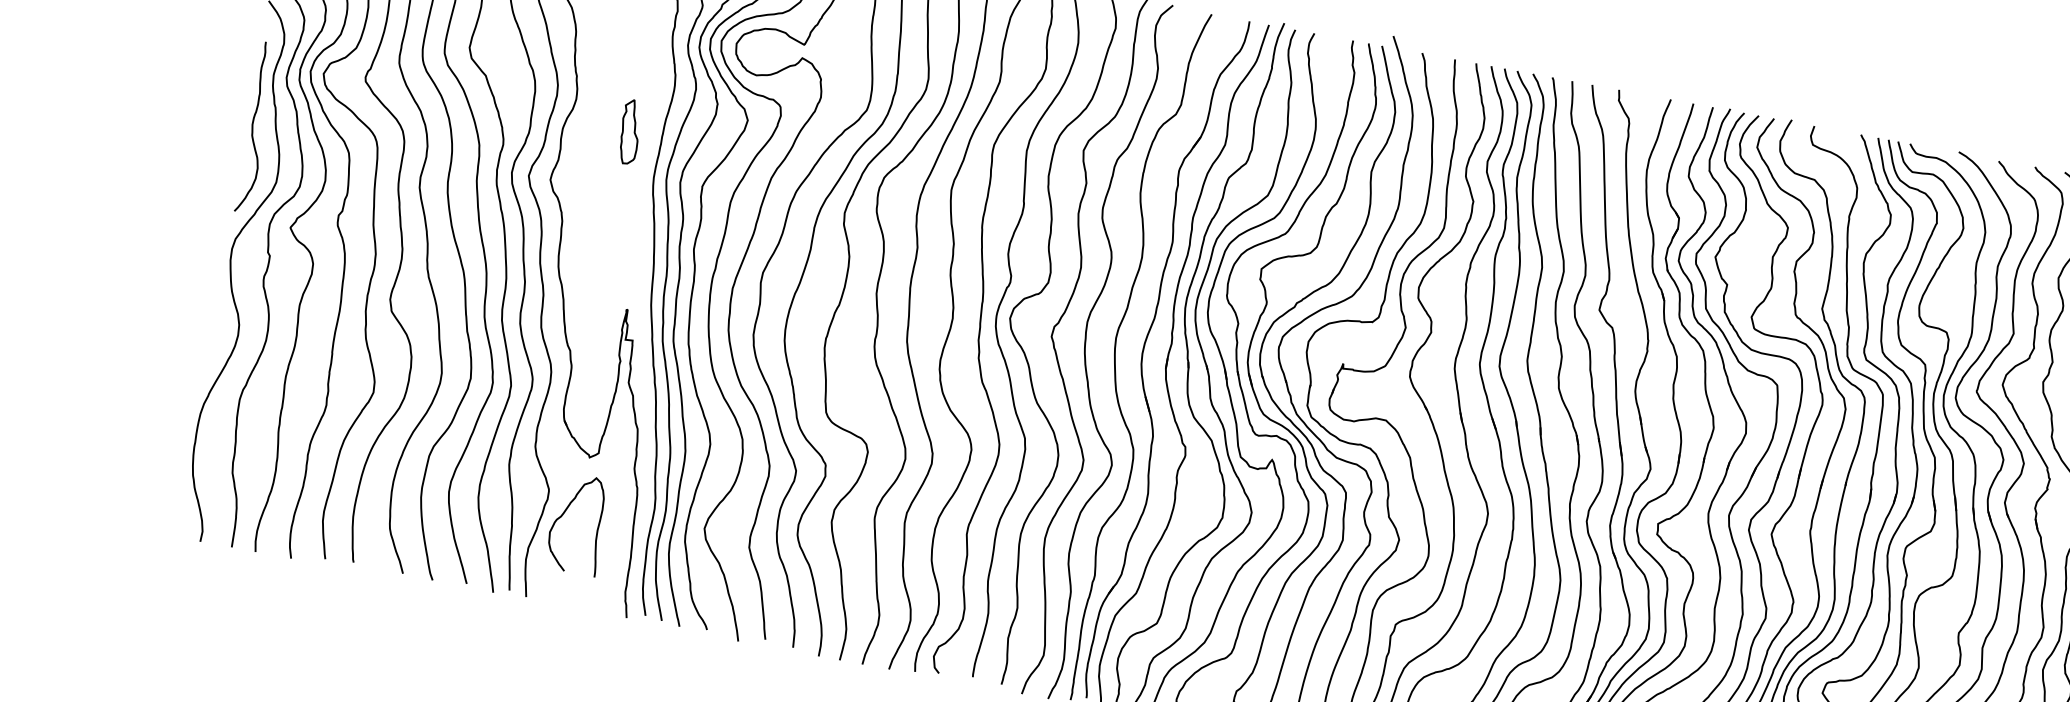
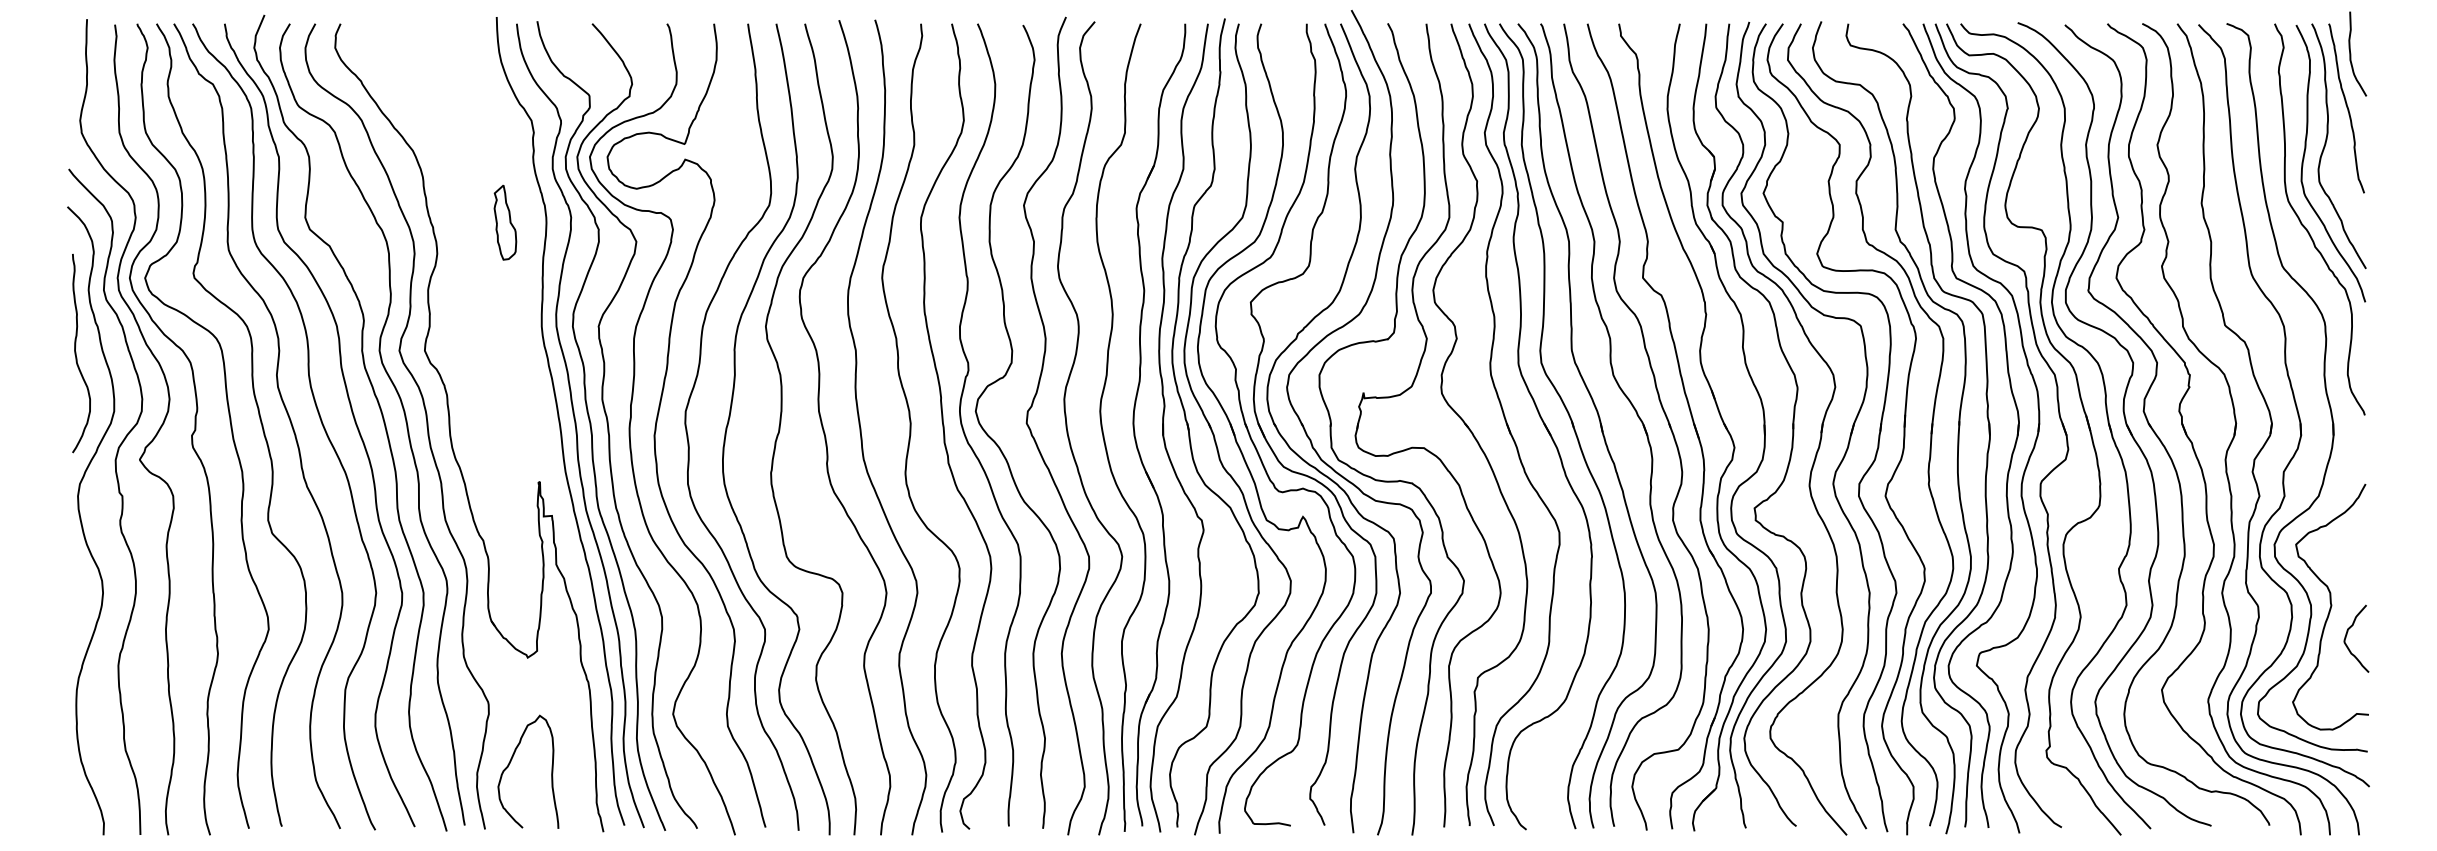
part: (630, 131) -> (505, 222), moved
curve: (563, 514) -> (510, 763), moved

